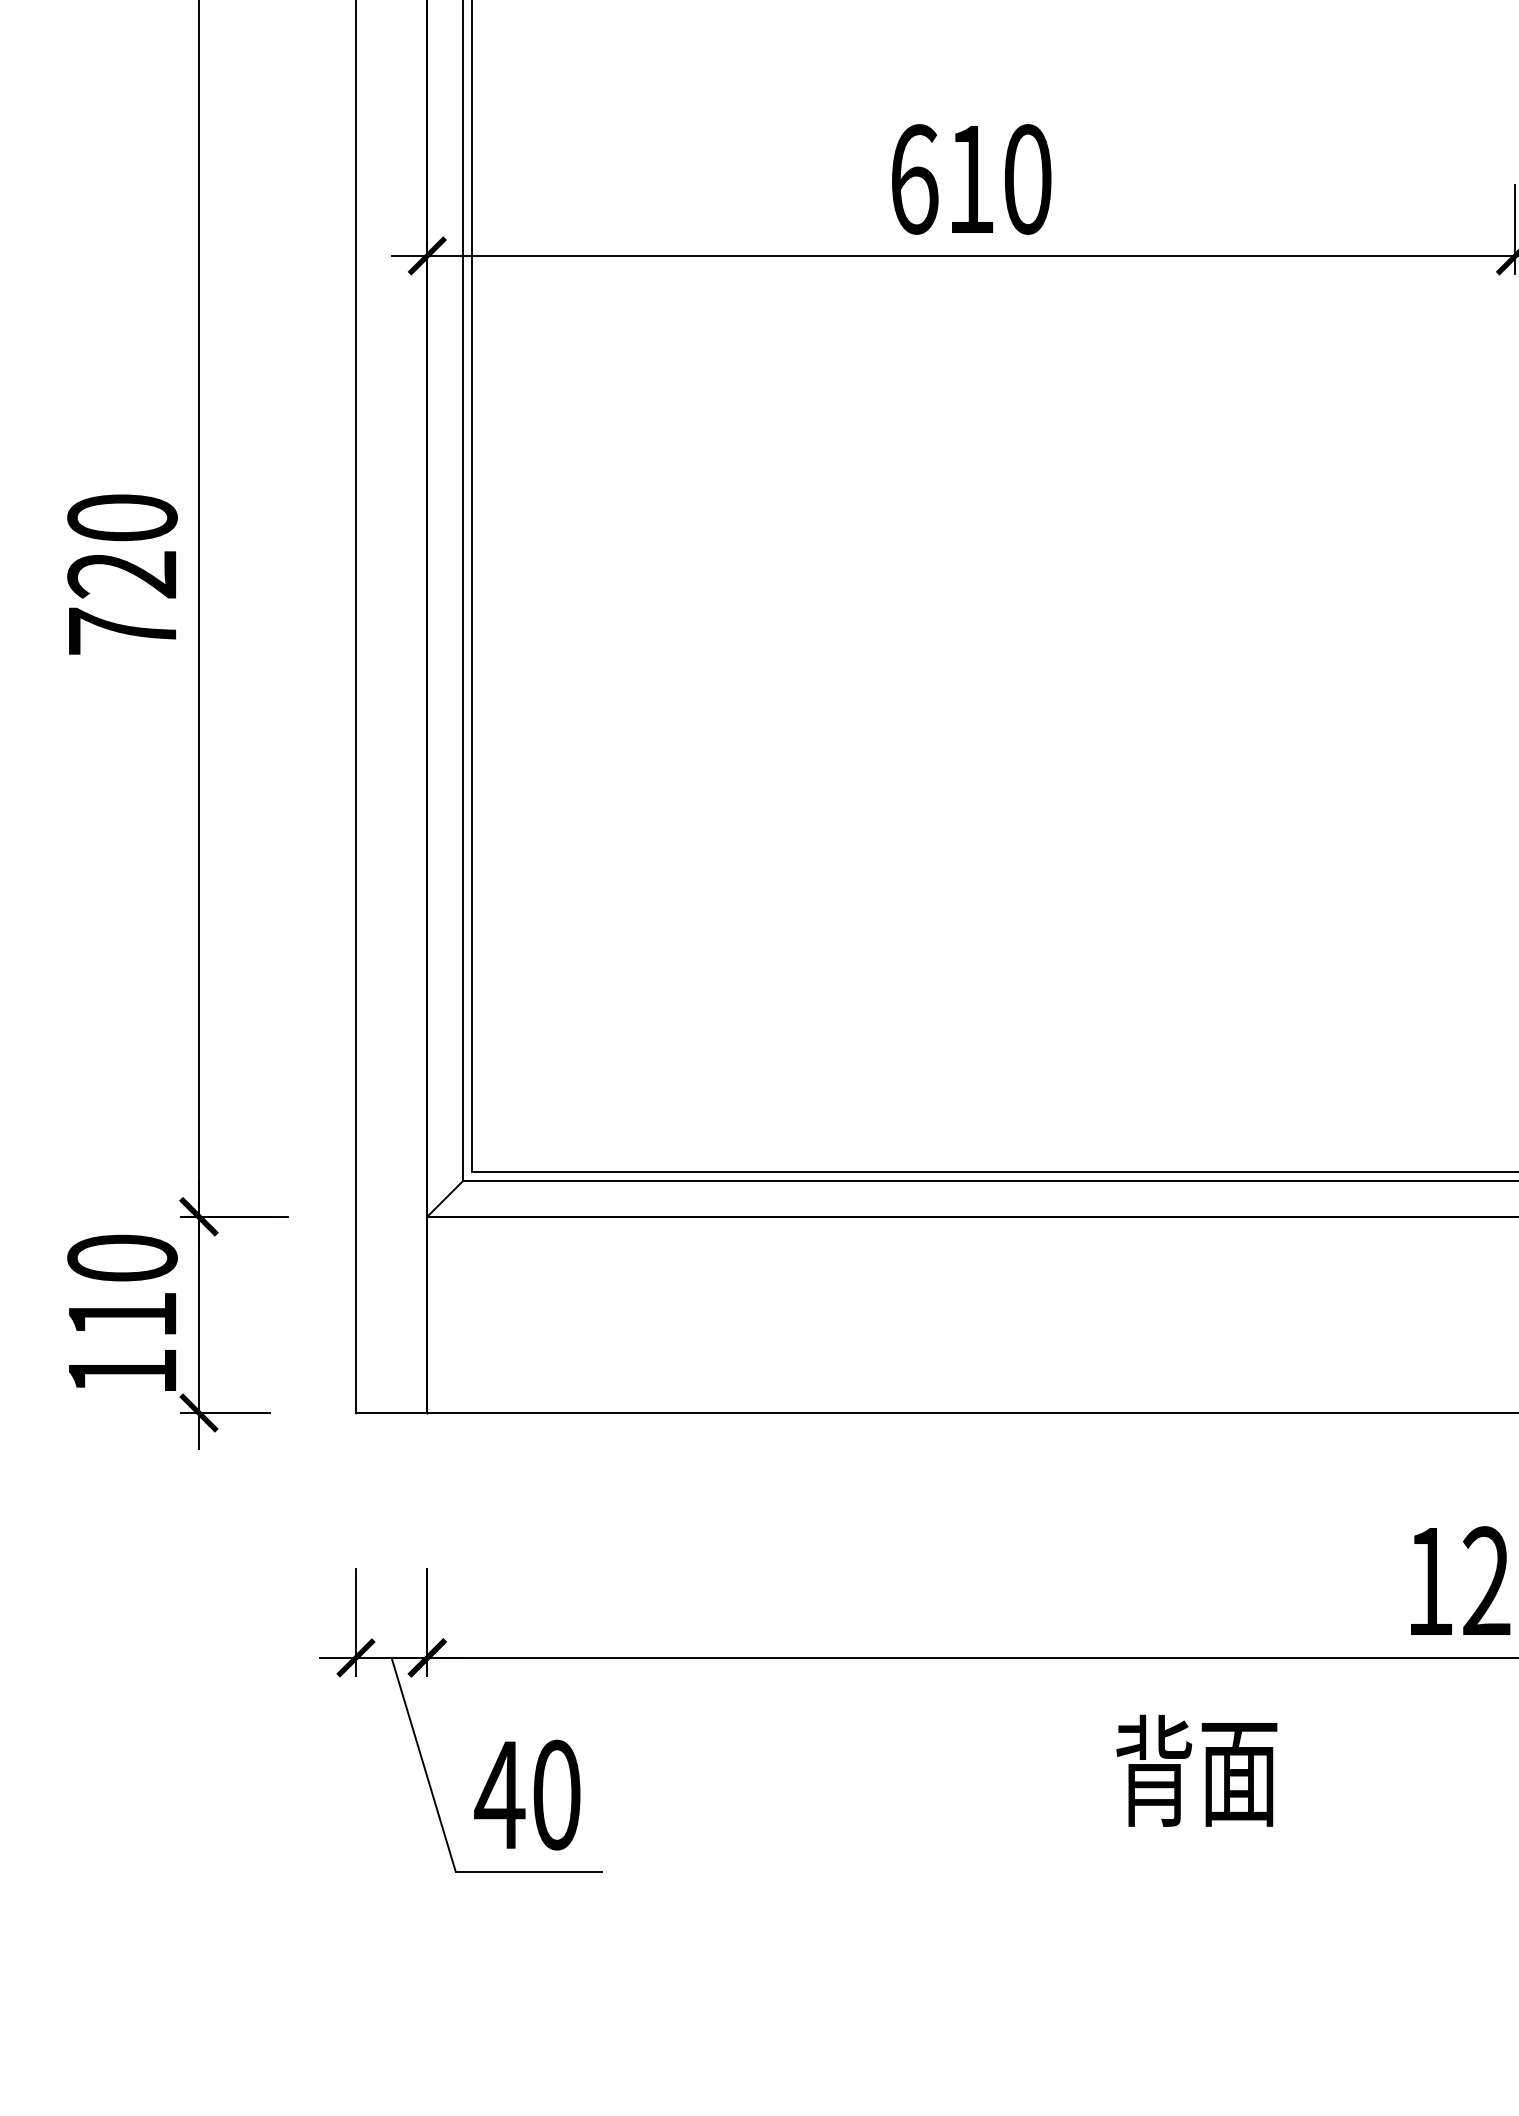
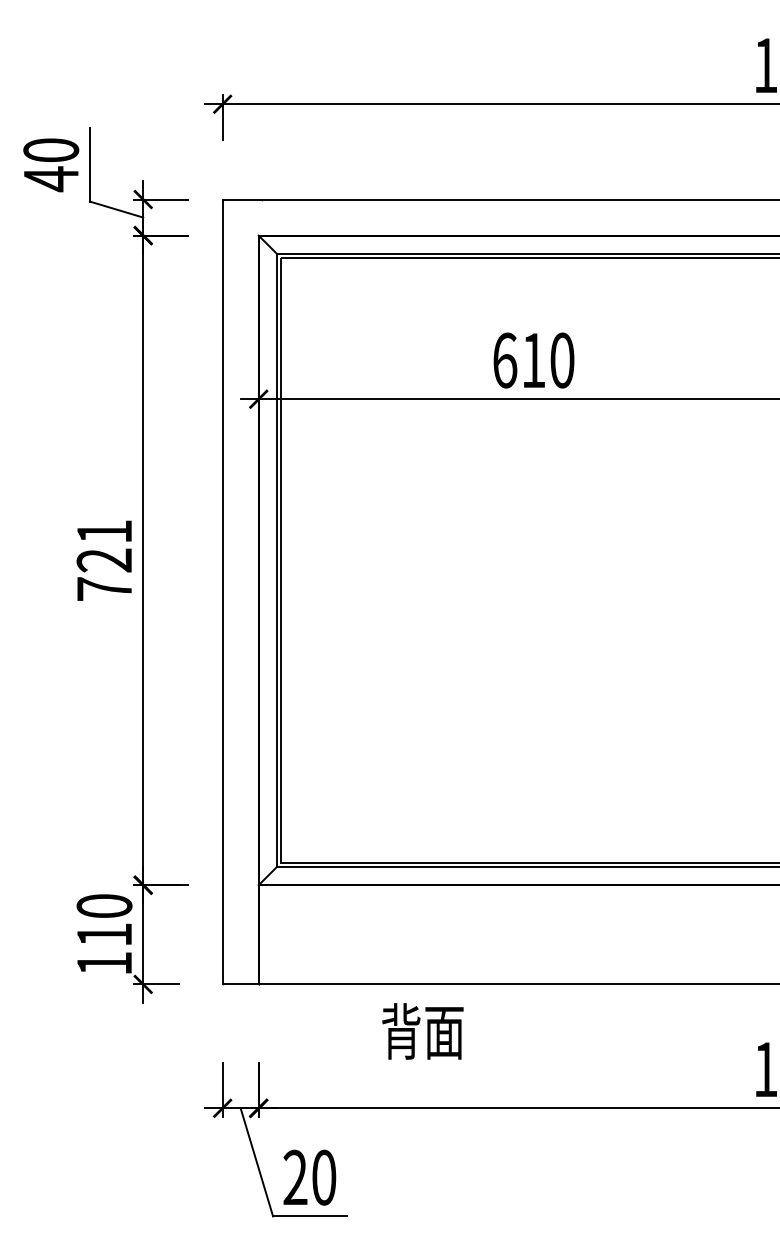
text: (122, 517) -> (104, 531), 720 -> 721
text: (1196, 1770) -> (422, 1031), moved
text: (500, 1792) -> (295, 1176), 40 -> 20

